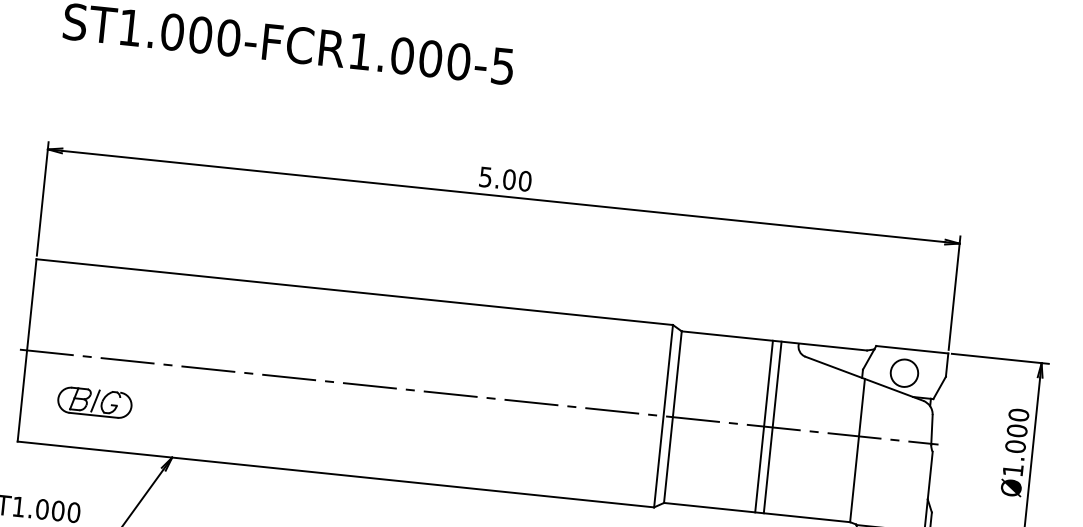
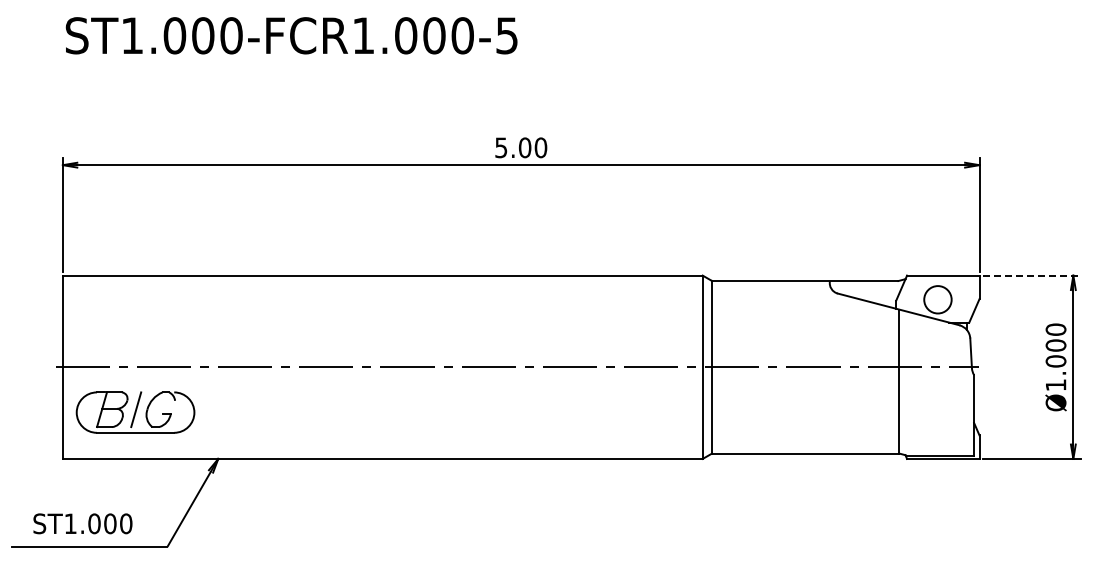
line: (1000, 358) -> (1031, 275), solid -> dashed
part: (94, 401) -> (135, 411), size x1.6
line: (763, 426) -> (803, 367), removed
line: (772, 427) -> (812, 367), removed

